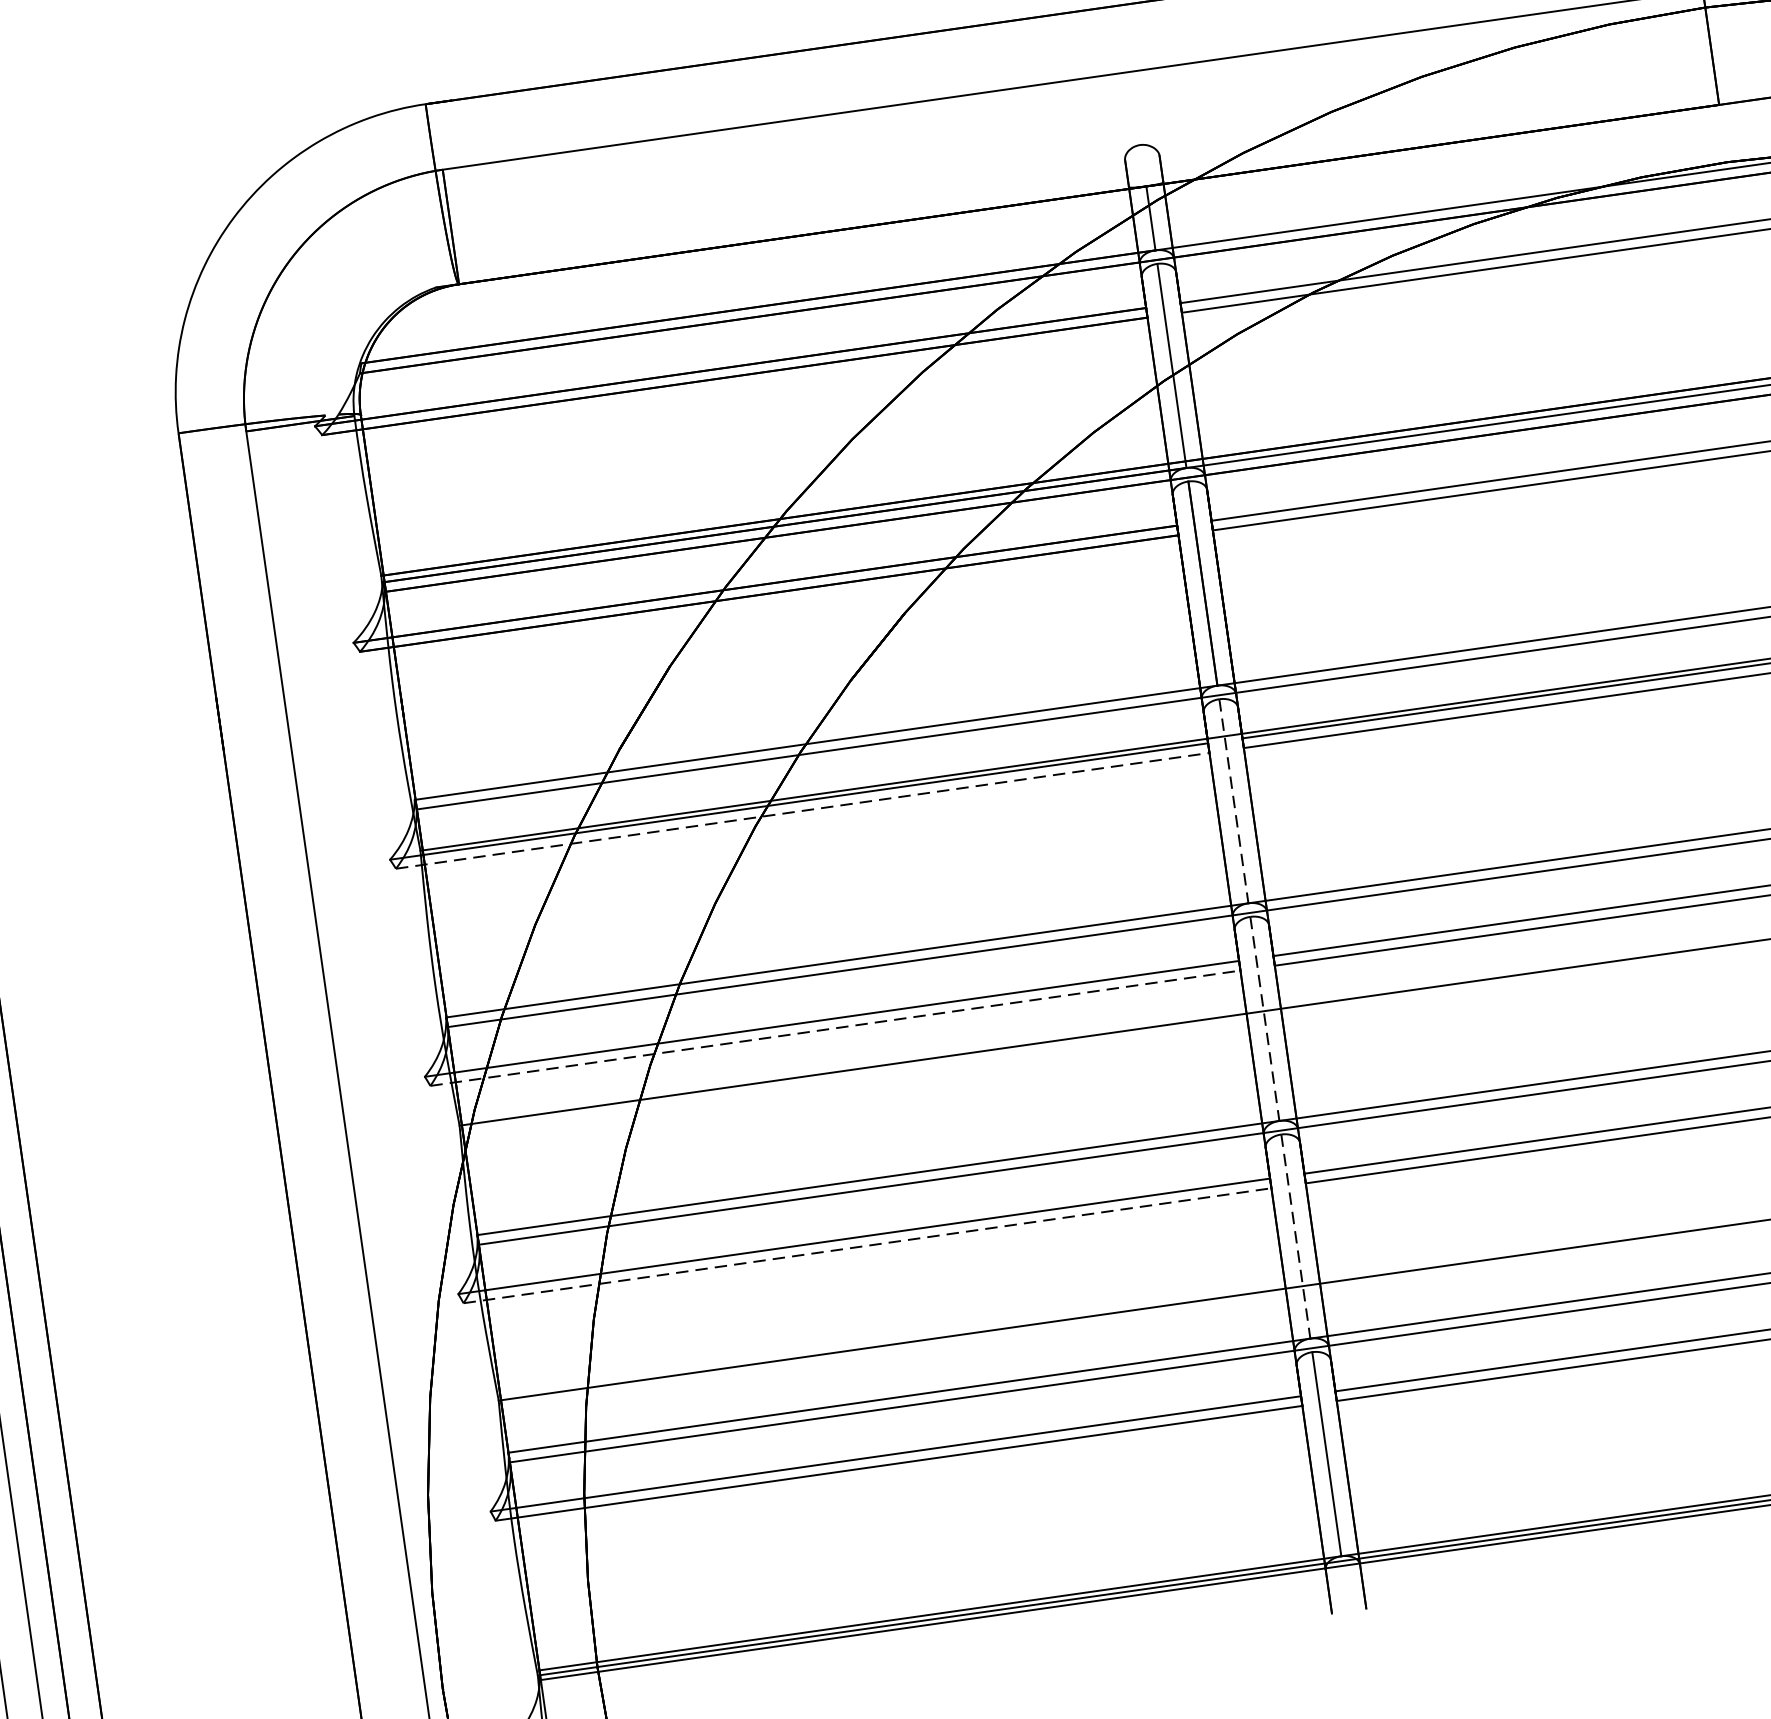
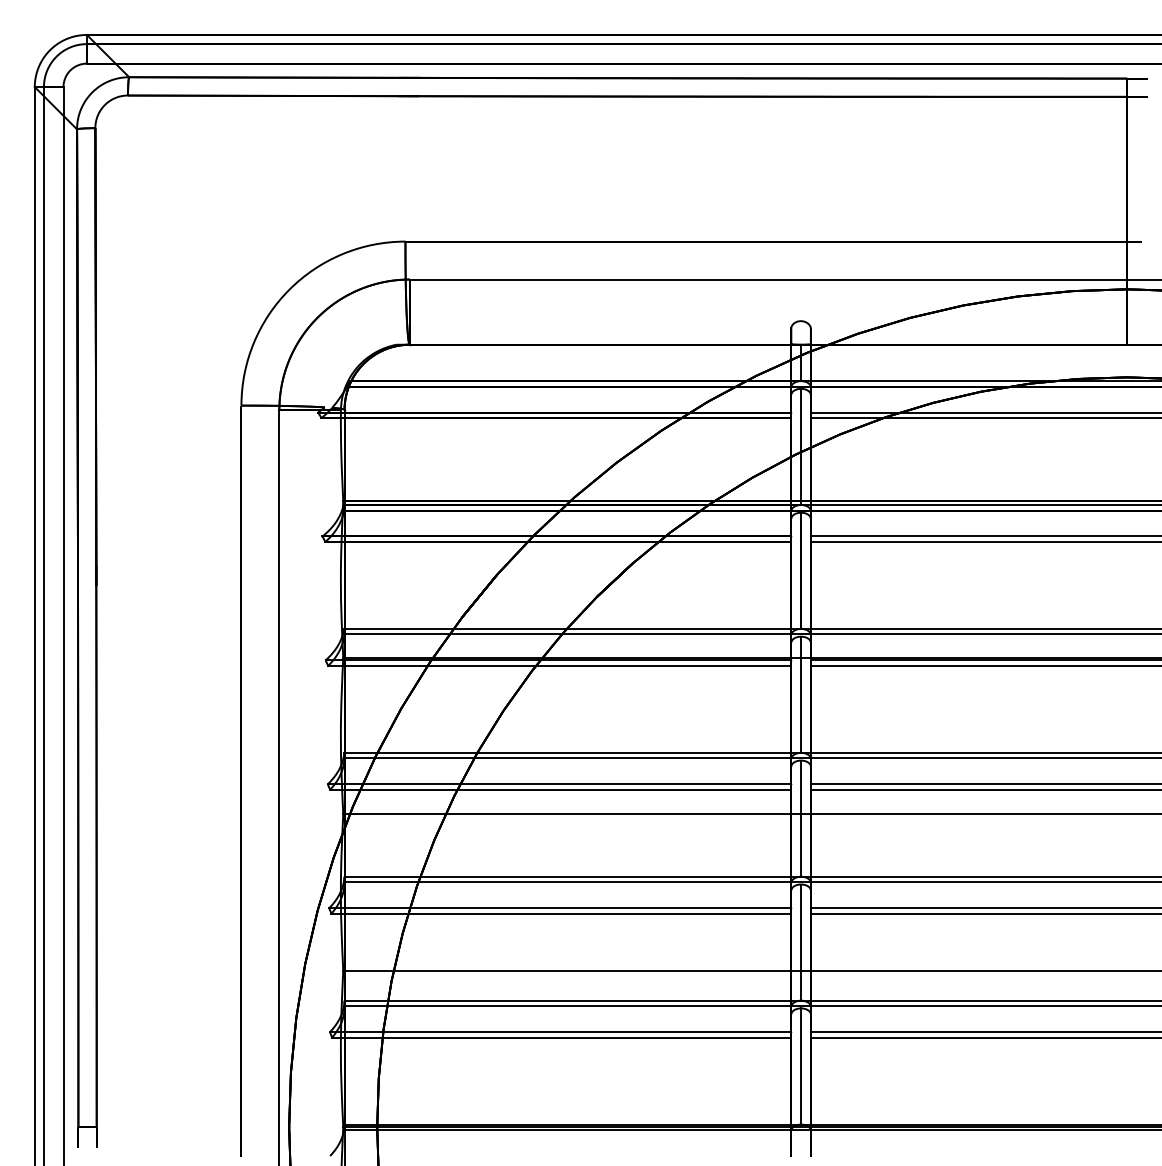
line: (1234, 802) -> (801, 695), dashed -> solid
line: (802, 810) -> (559, 665), dashed -> solid
line: (1265, 1020) -> (801, 819), dashed -> solid
line: (834, 1027) -> (560, 789), dashed -> solid
line: (1296, 1238) -> (801, 943), dashed -> solid
line: (867, 1245) -> (561, 913), dashed -> solid

